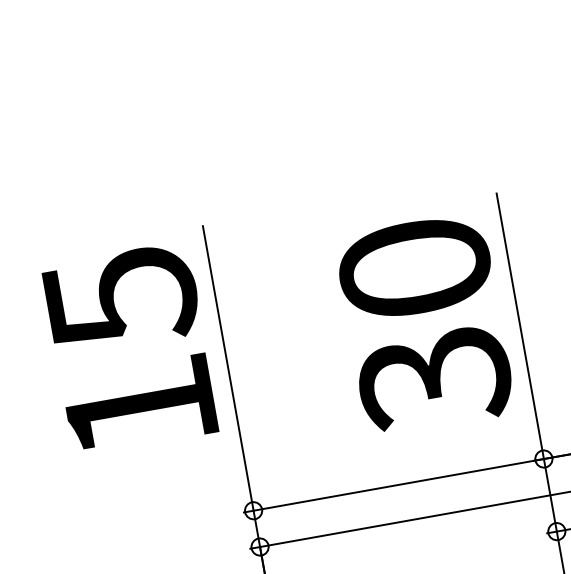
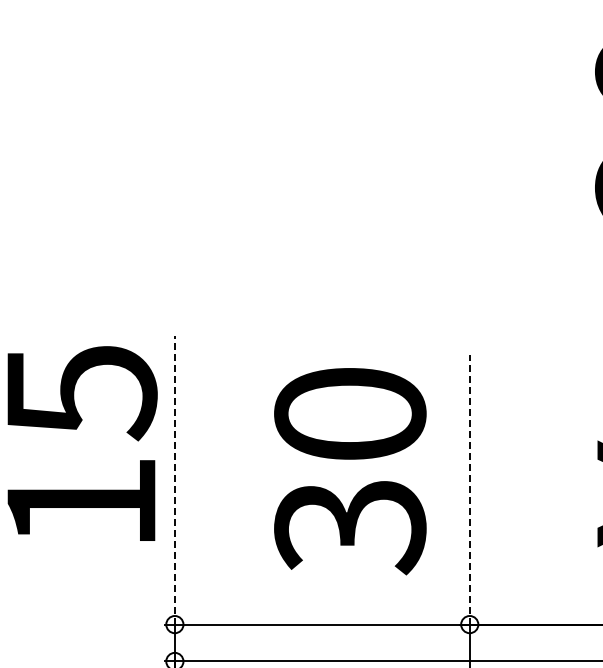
text: (425, 324) -> (350, 471), moved
line: (519, 326) -> (469, 489), solid -> dashed
line: (227, 368) -> (174, 480), solid -> dashed

